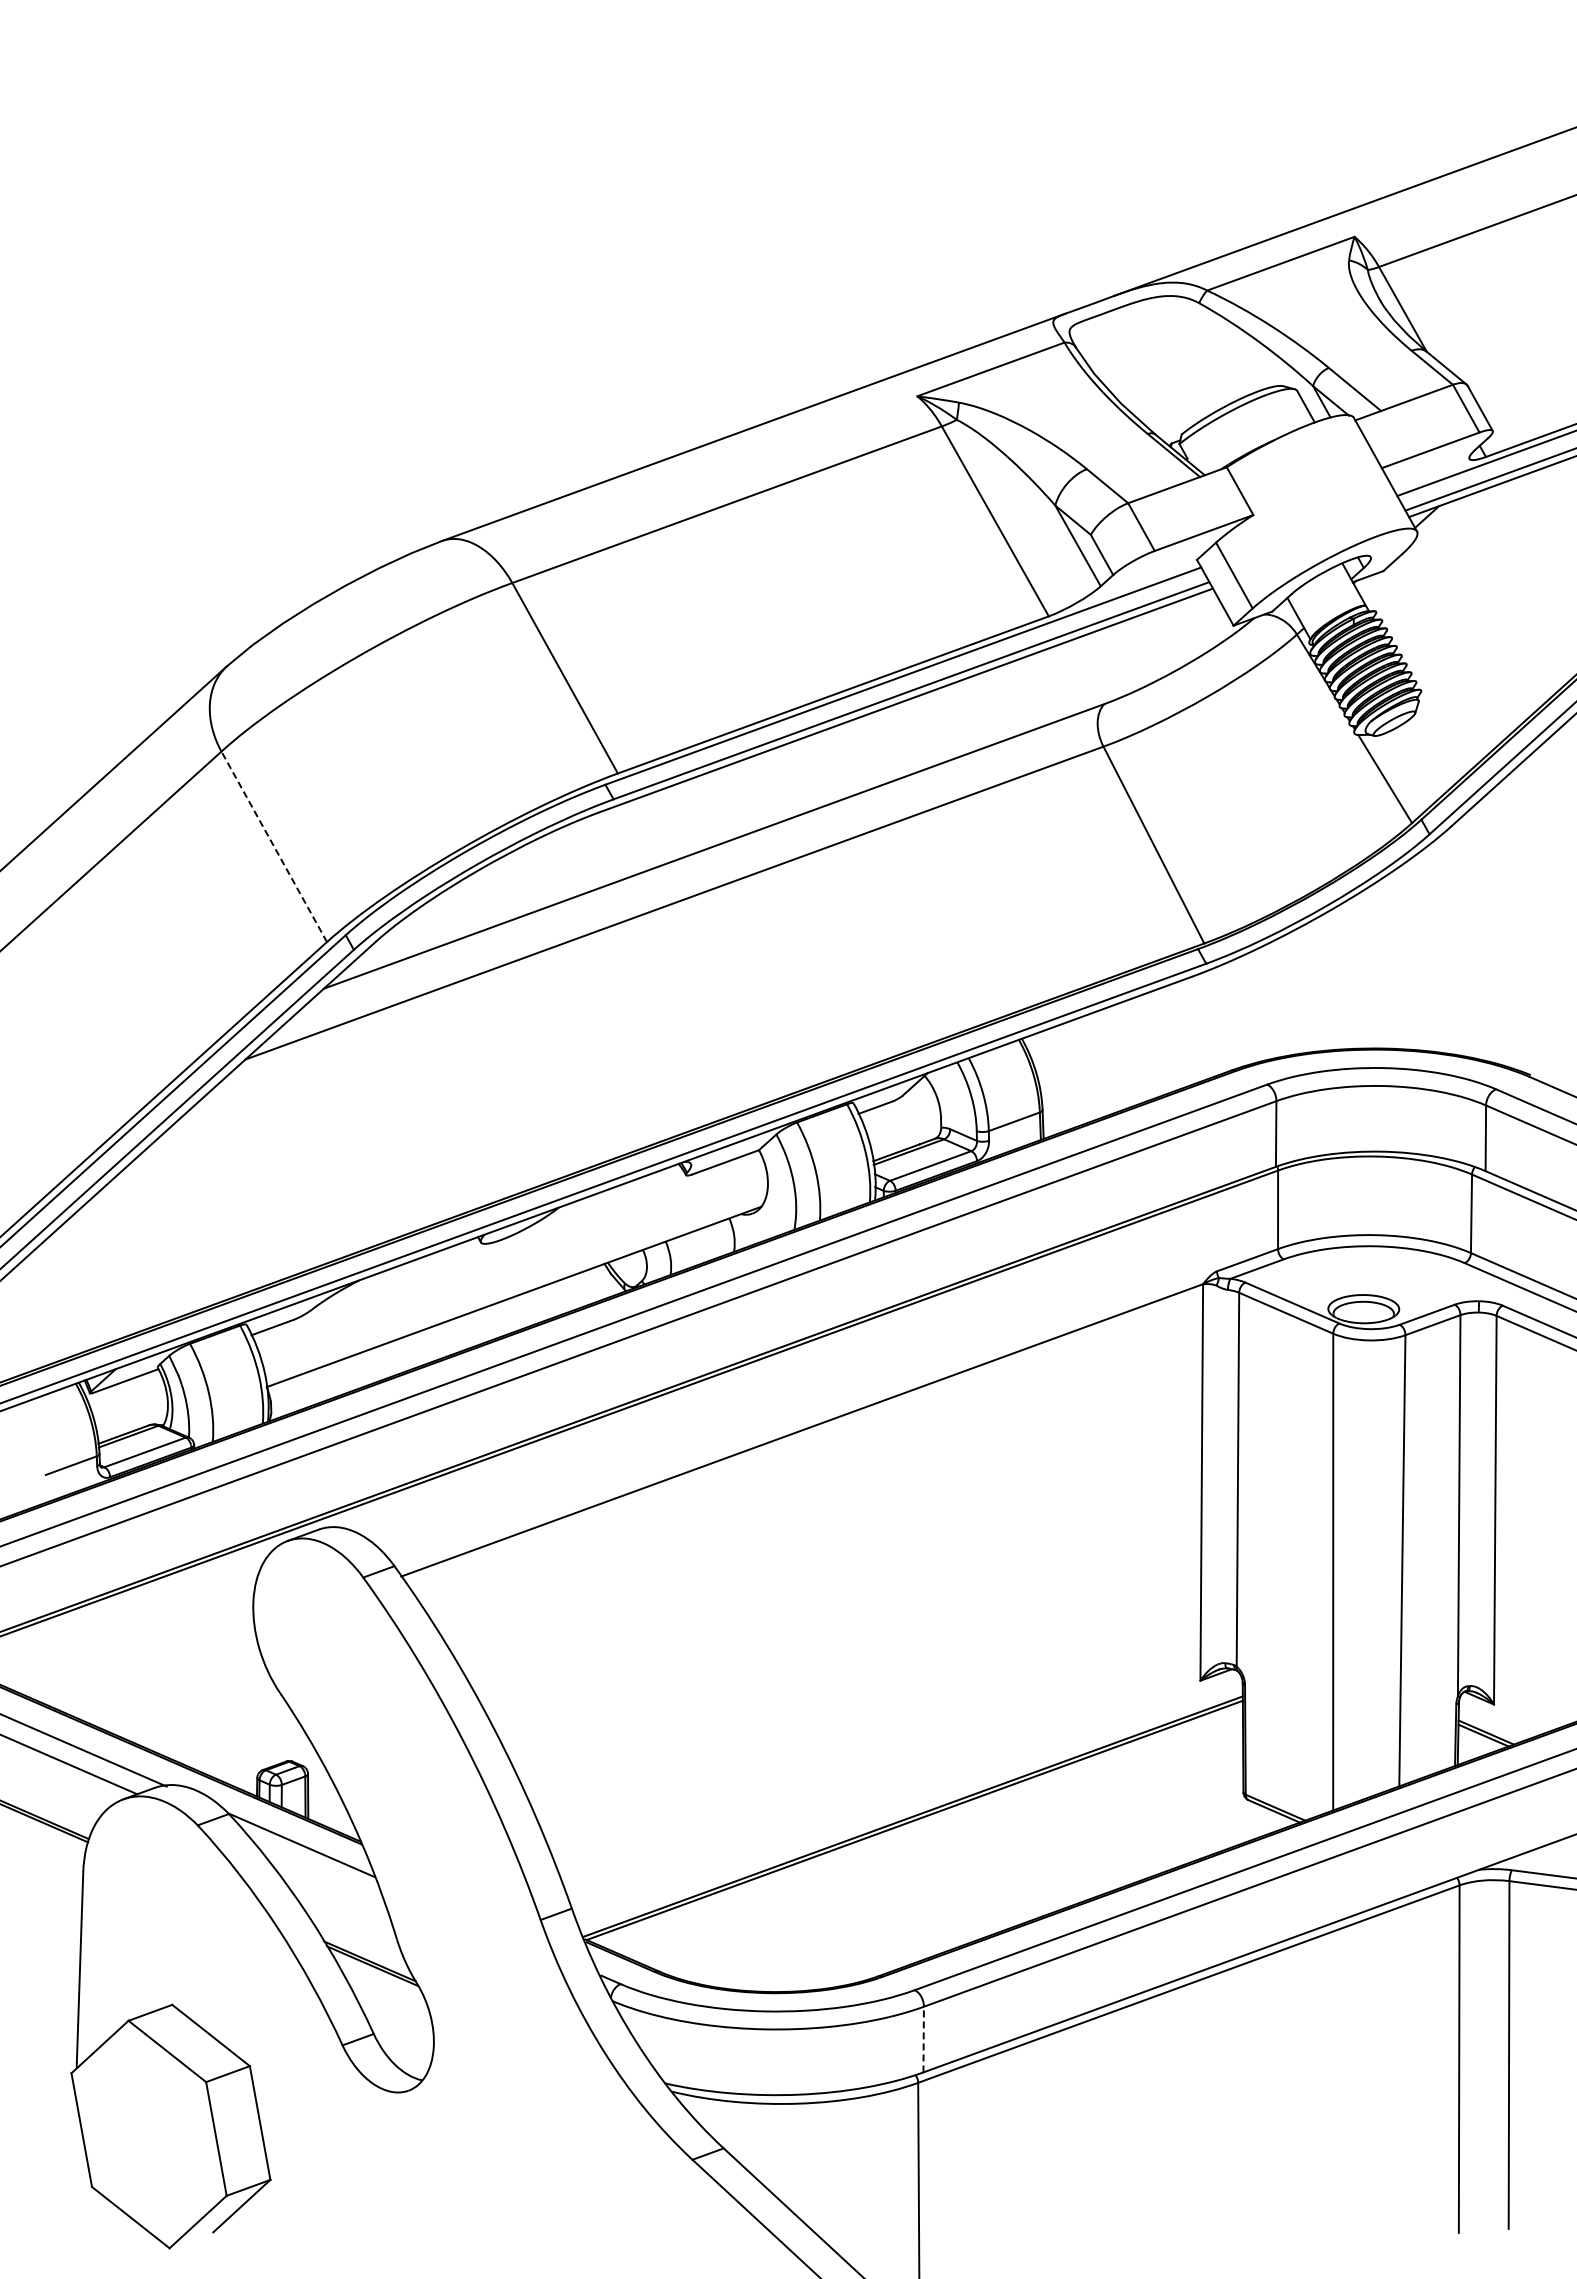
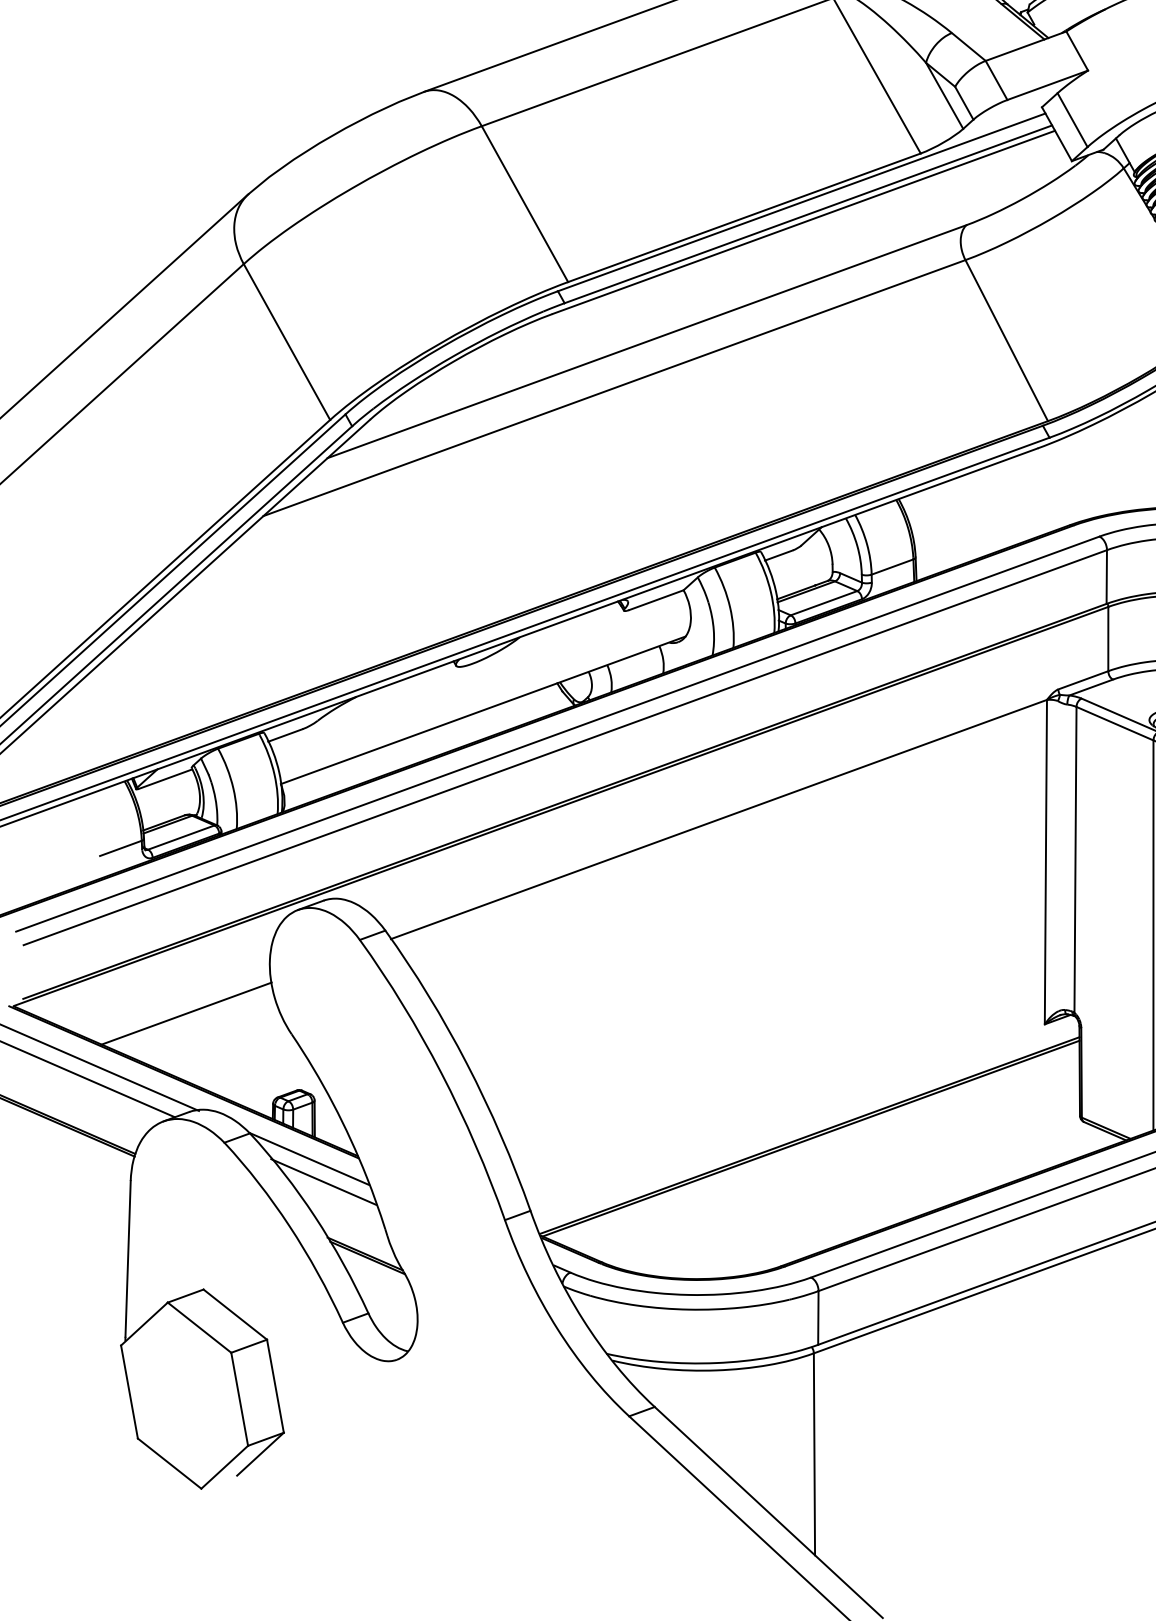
line: (274, 846) -> (287, 341), dashed -> solid
line: (151, 1667) -> (186, 1013), added
line: (319, 1873) -> (324, 1182), added
line: (923, 2039) -> (818, 1317), dashed -> solid

